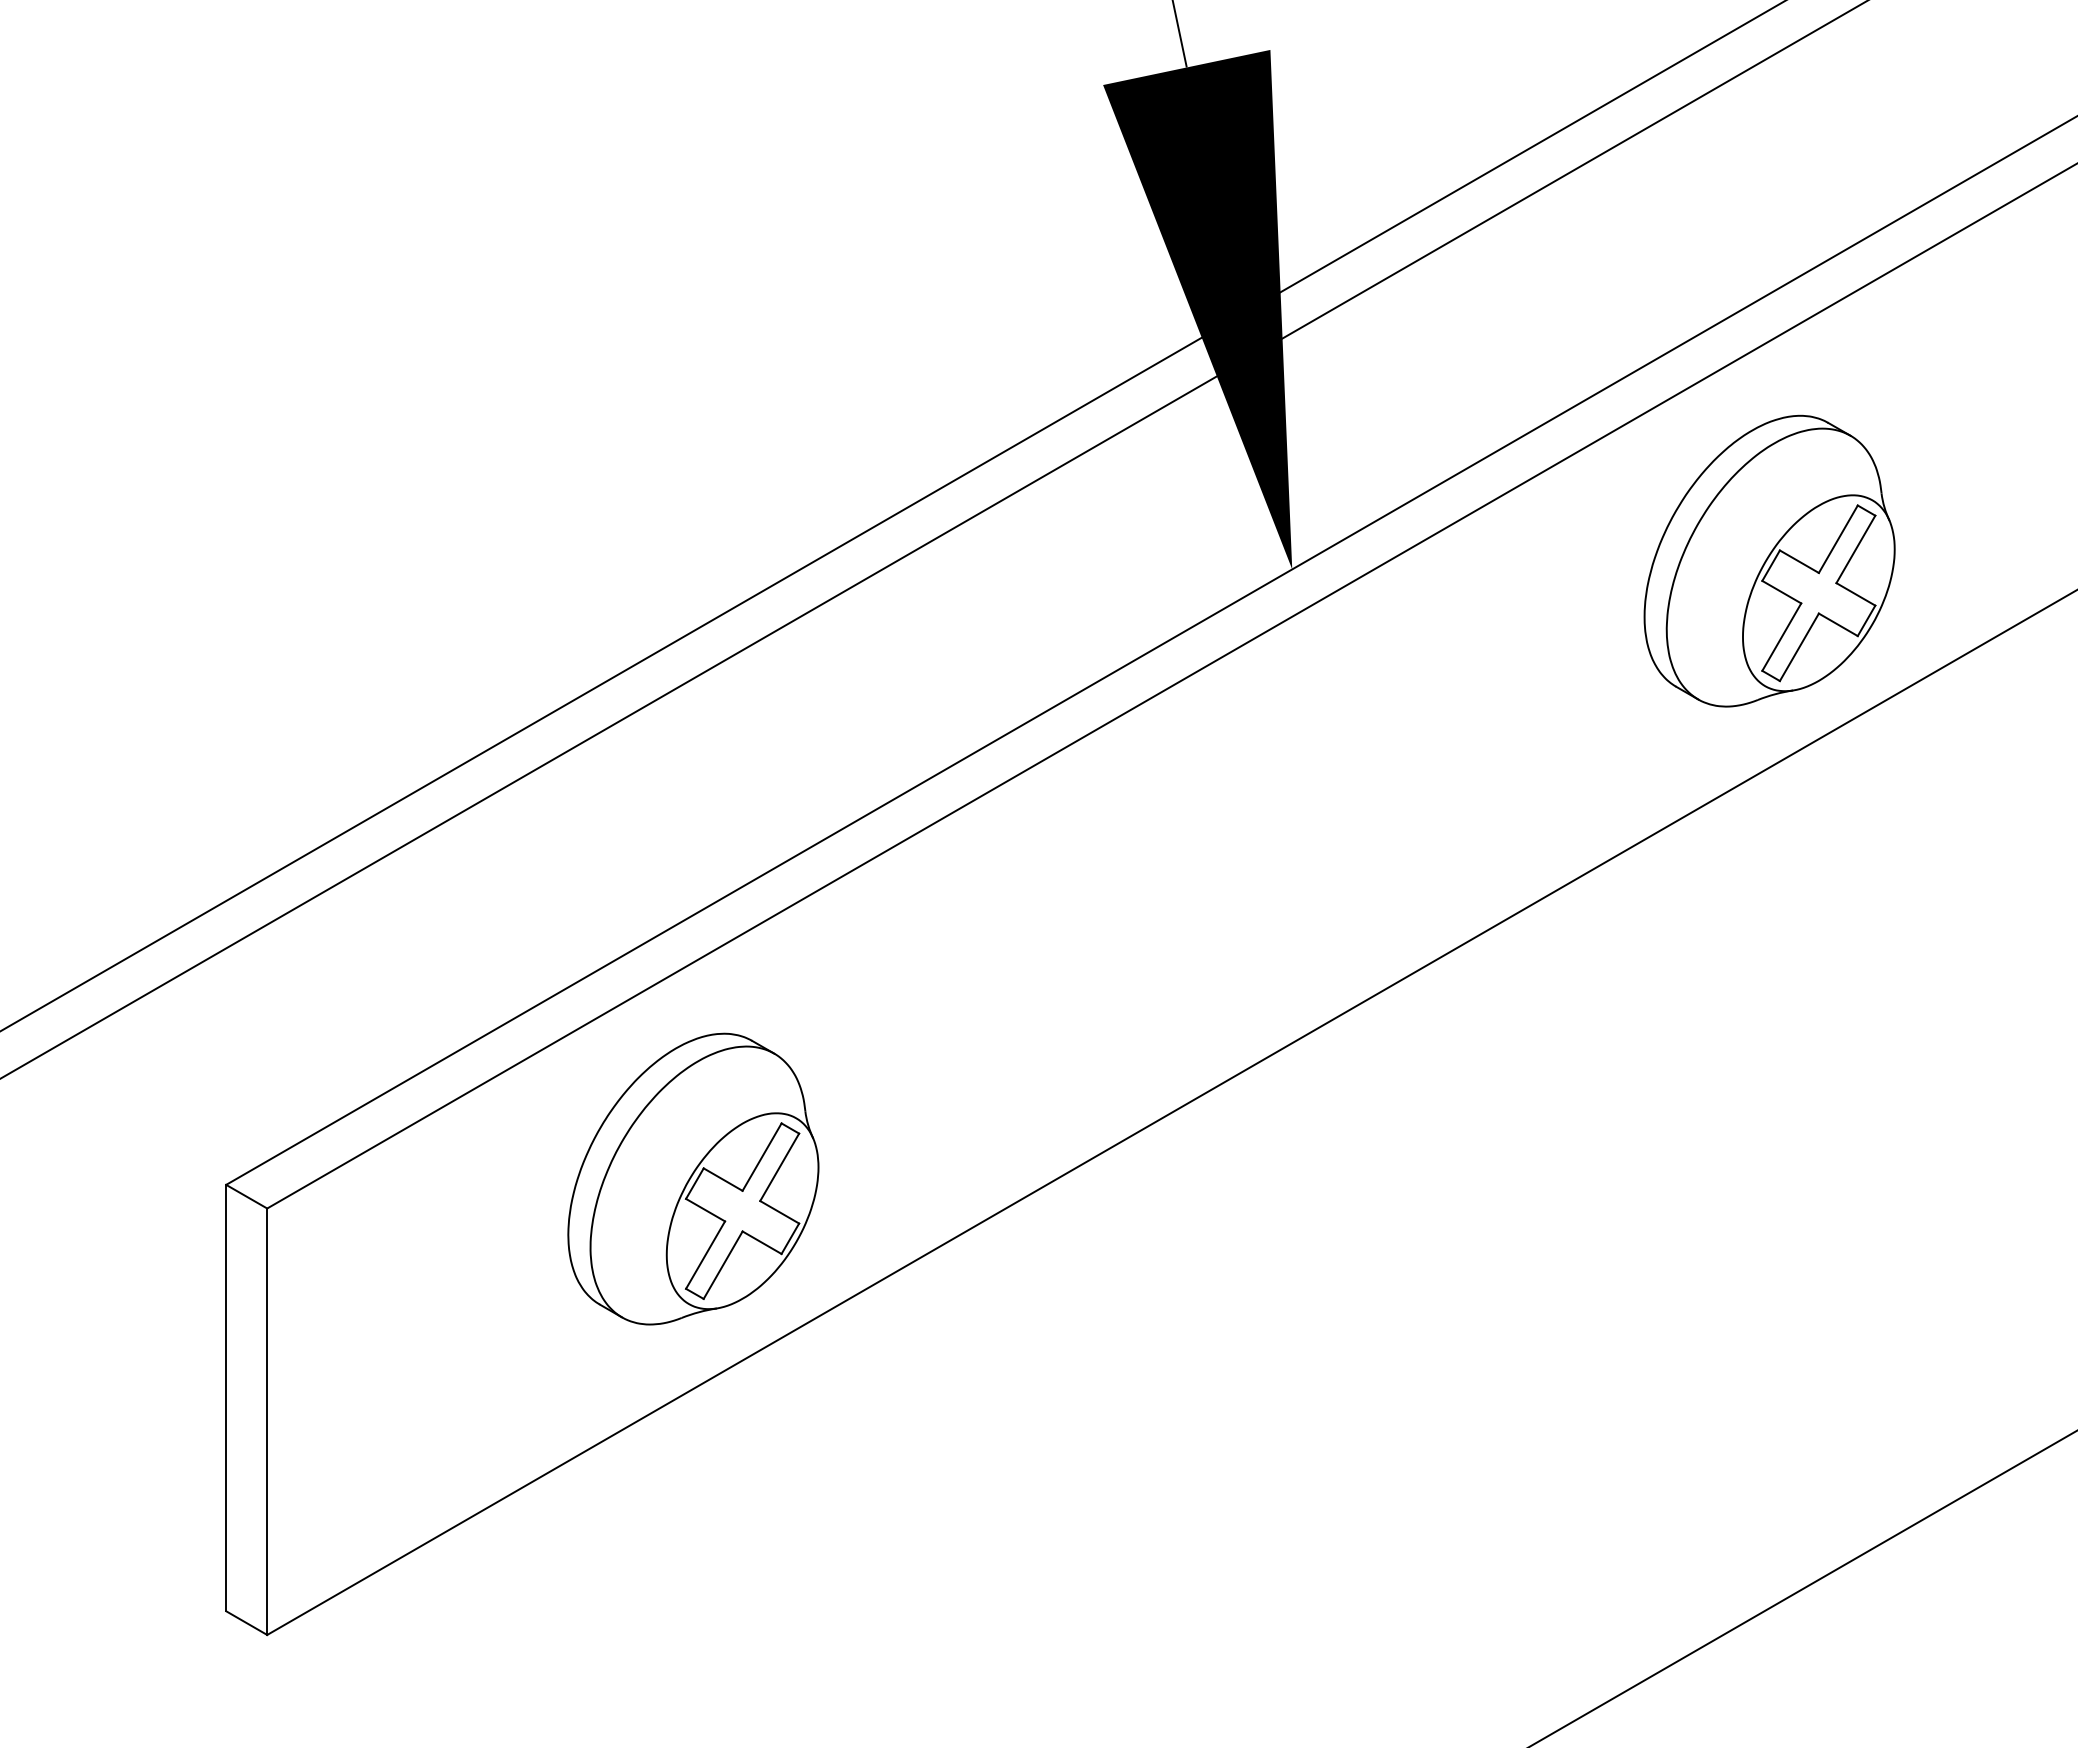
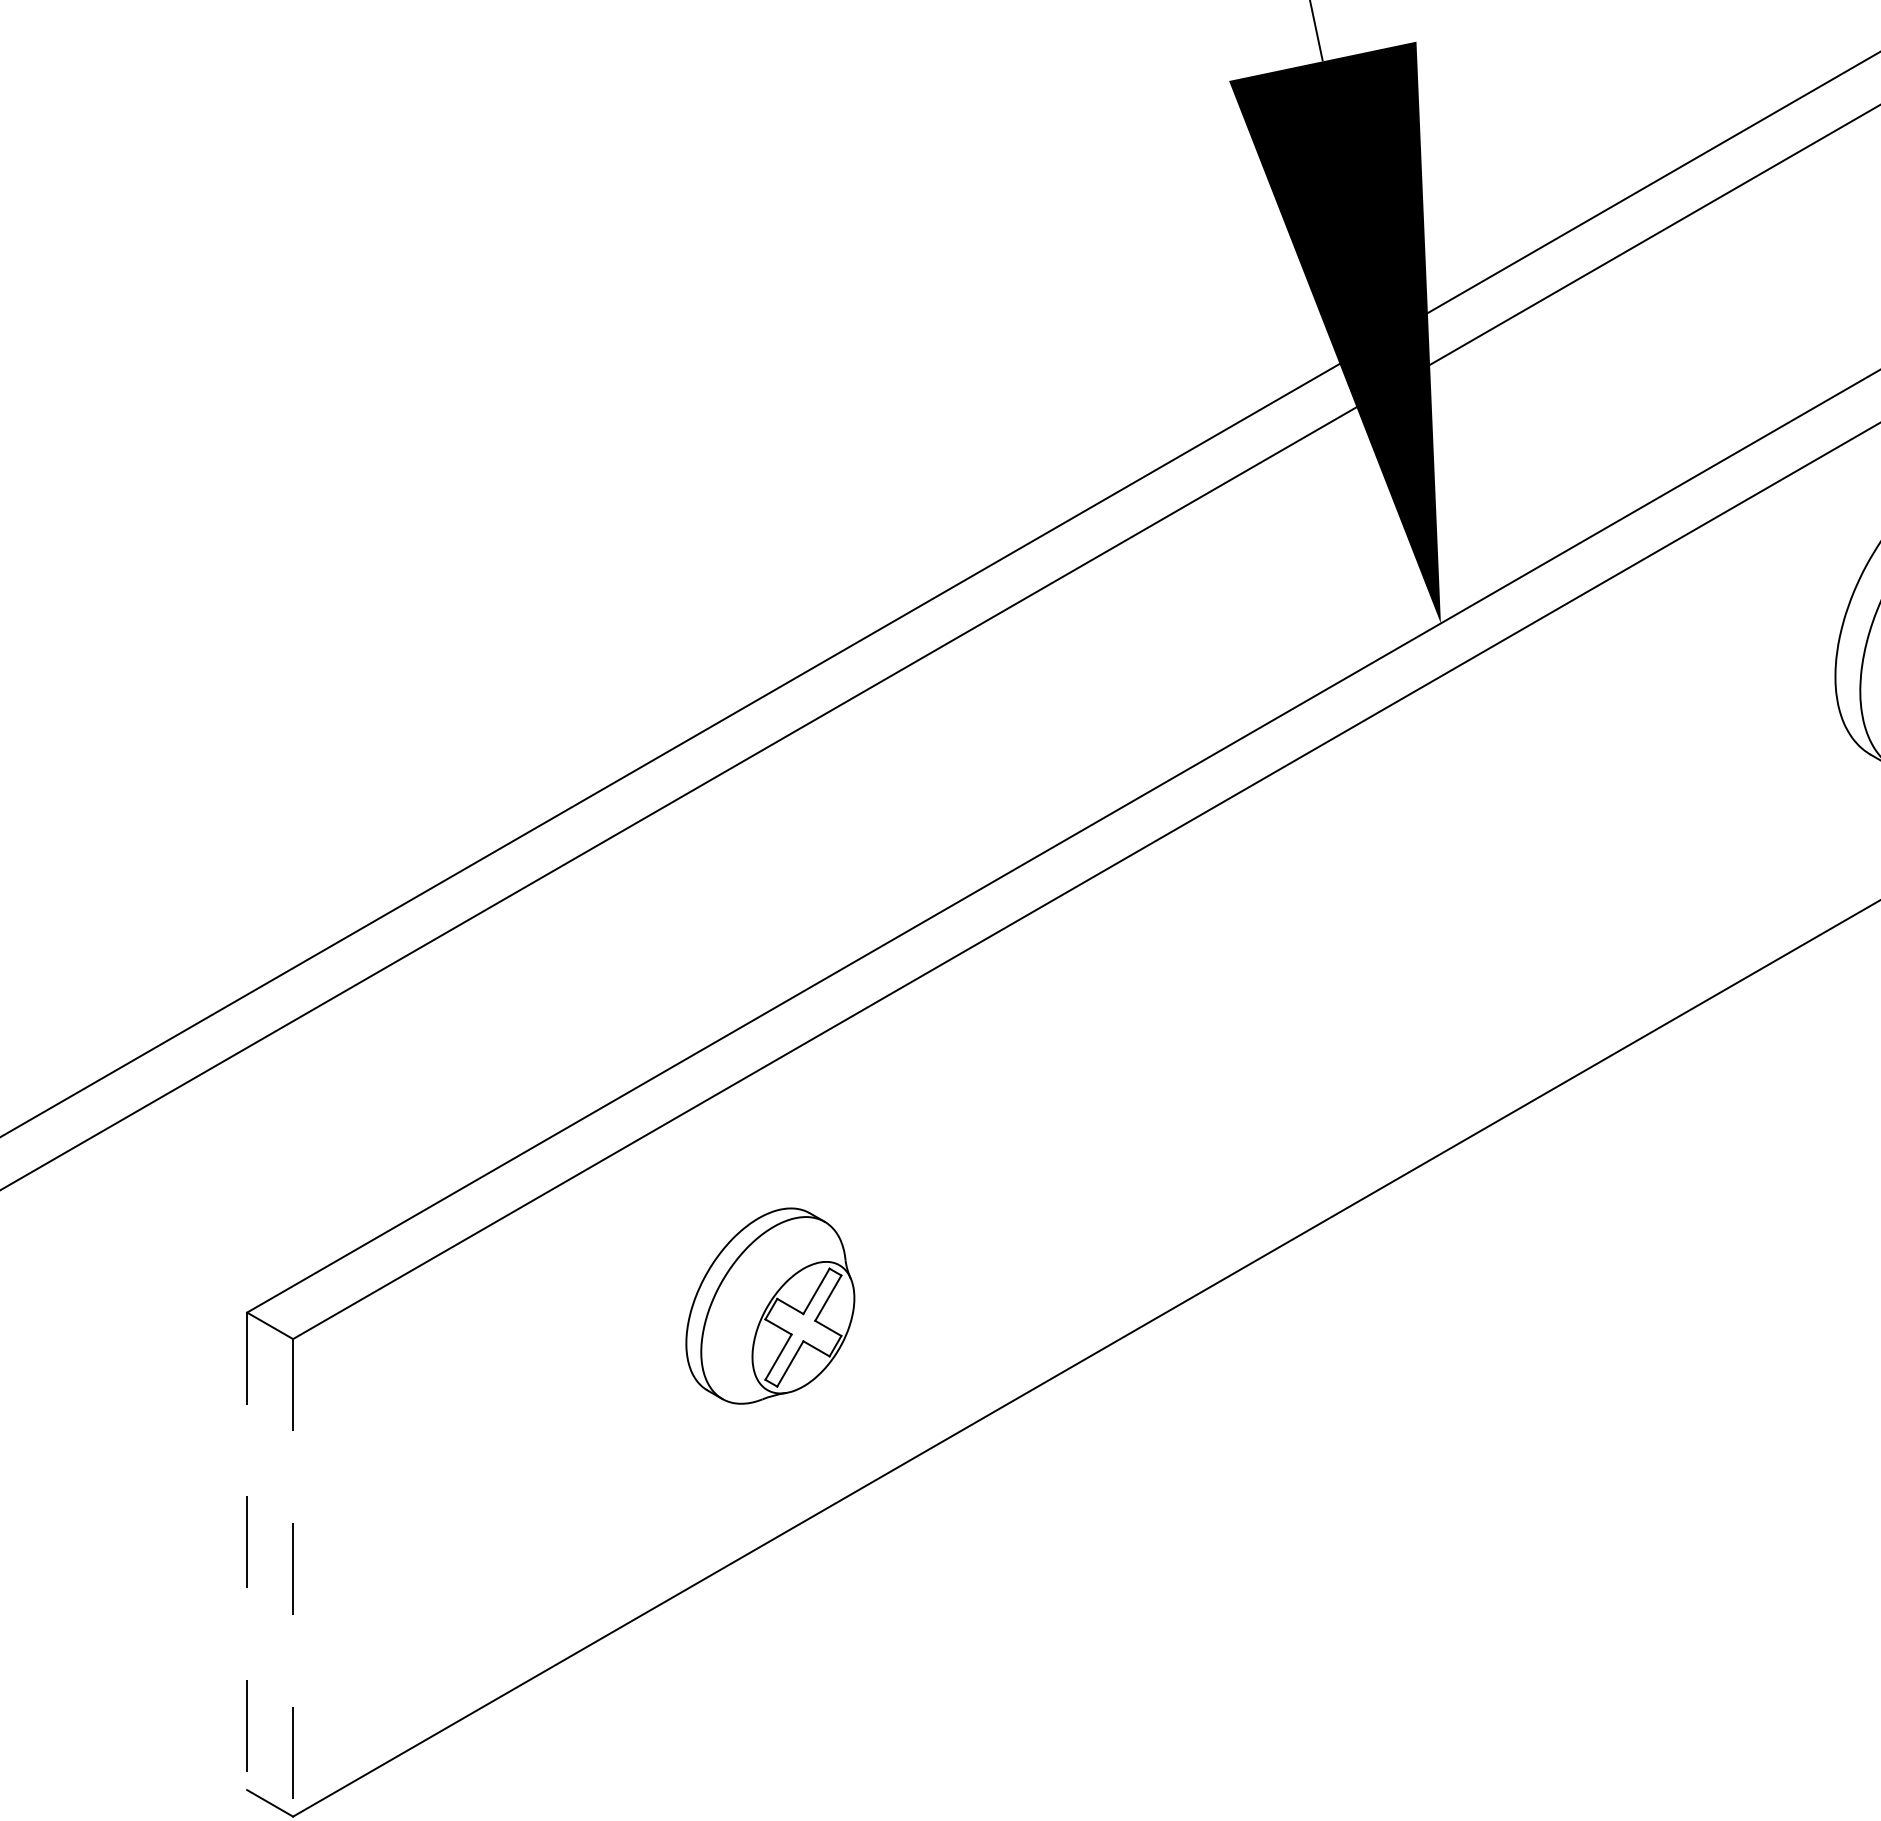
part: (693, 1178) -> (770, 1305), size x0.6
line: (226, 1398) -> (247, 1551), solid -> dashed
line: (267, 1422) -> (293, 1578), solid -> dashed

